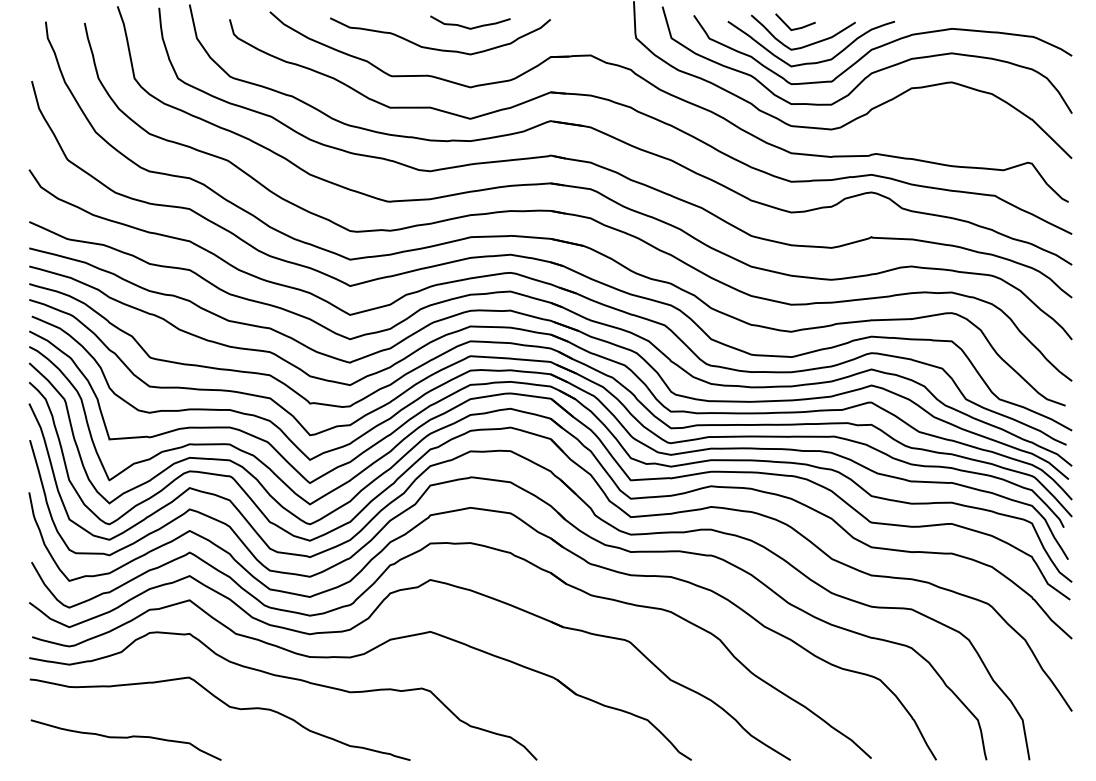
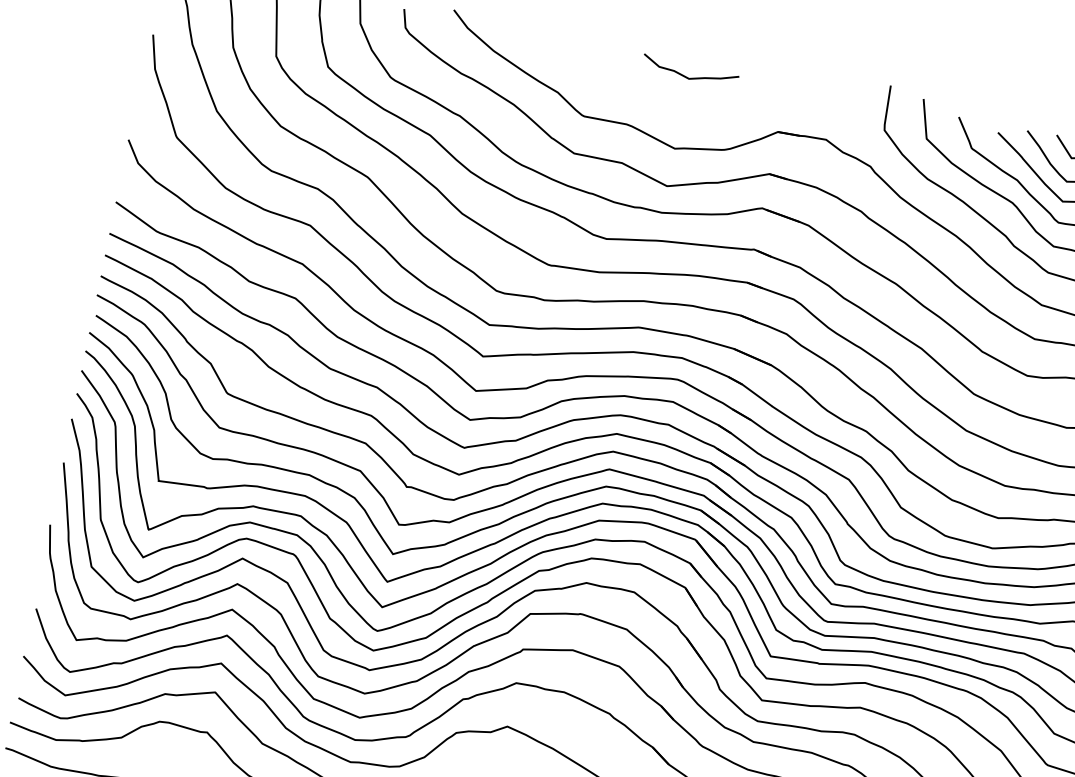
curve: (437, 48) -> (644, 94), removed

